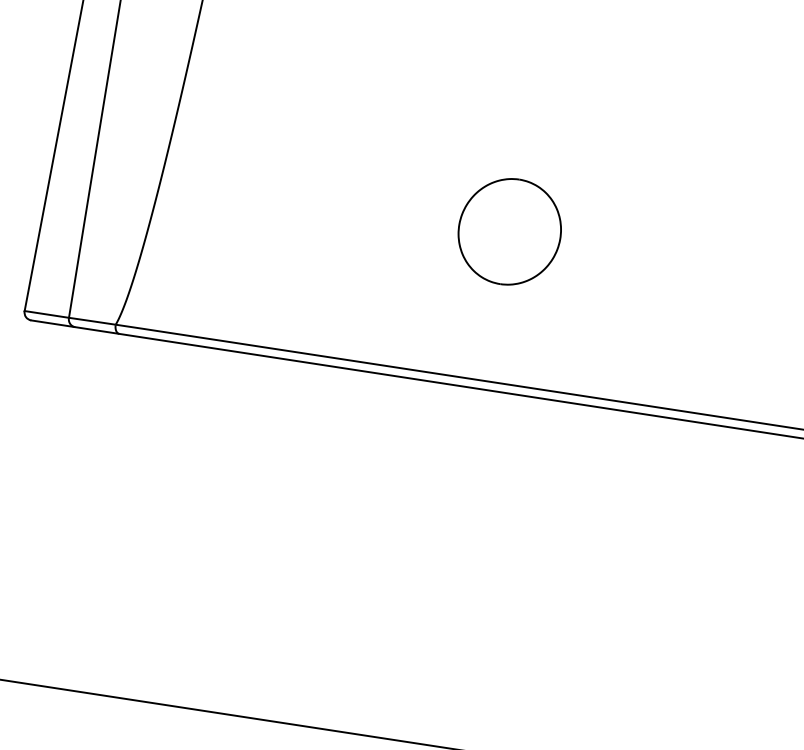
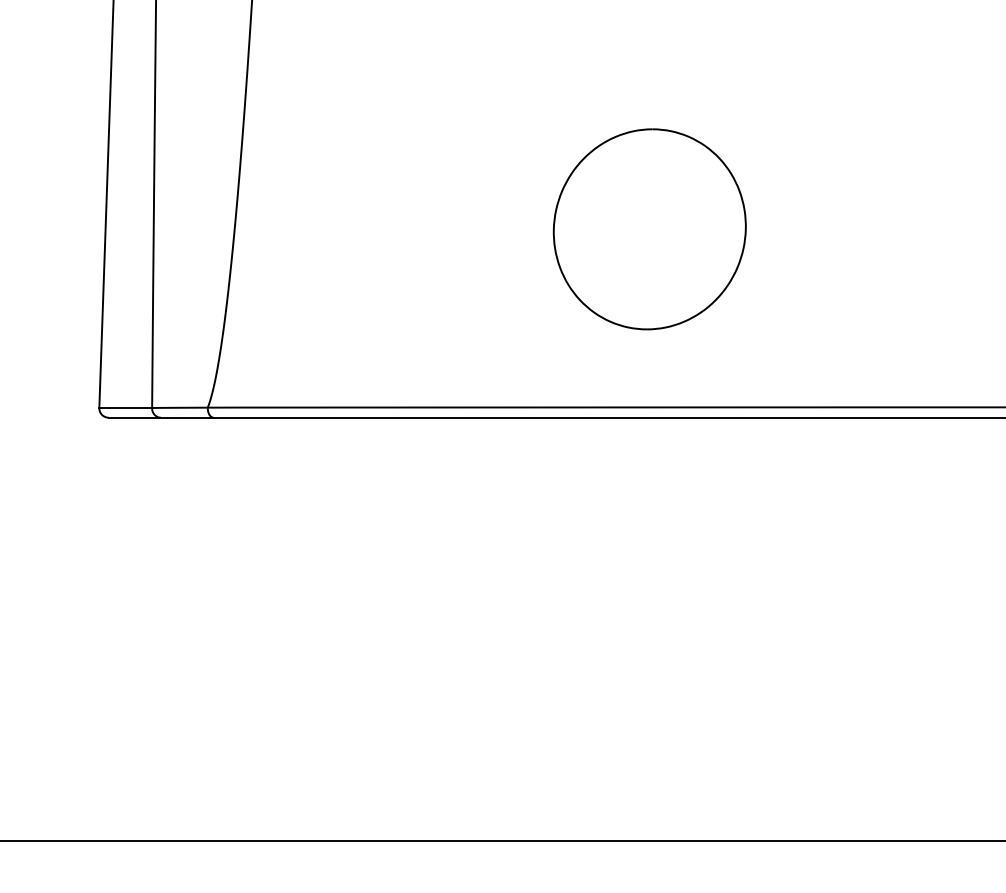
part: (509, 231) -> (649, 229), size x1.6

